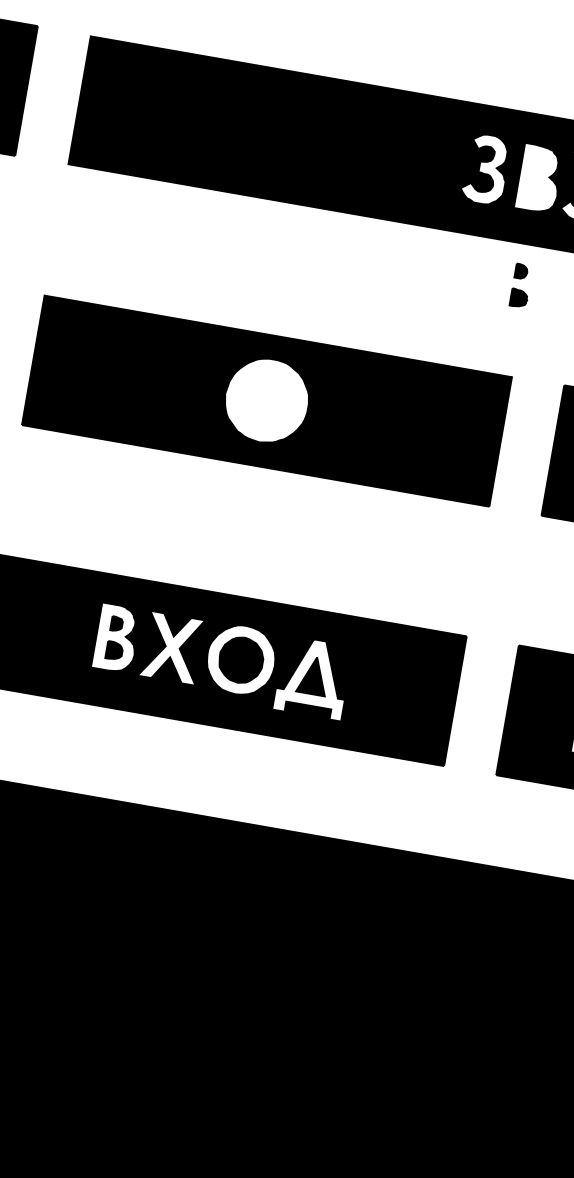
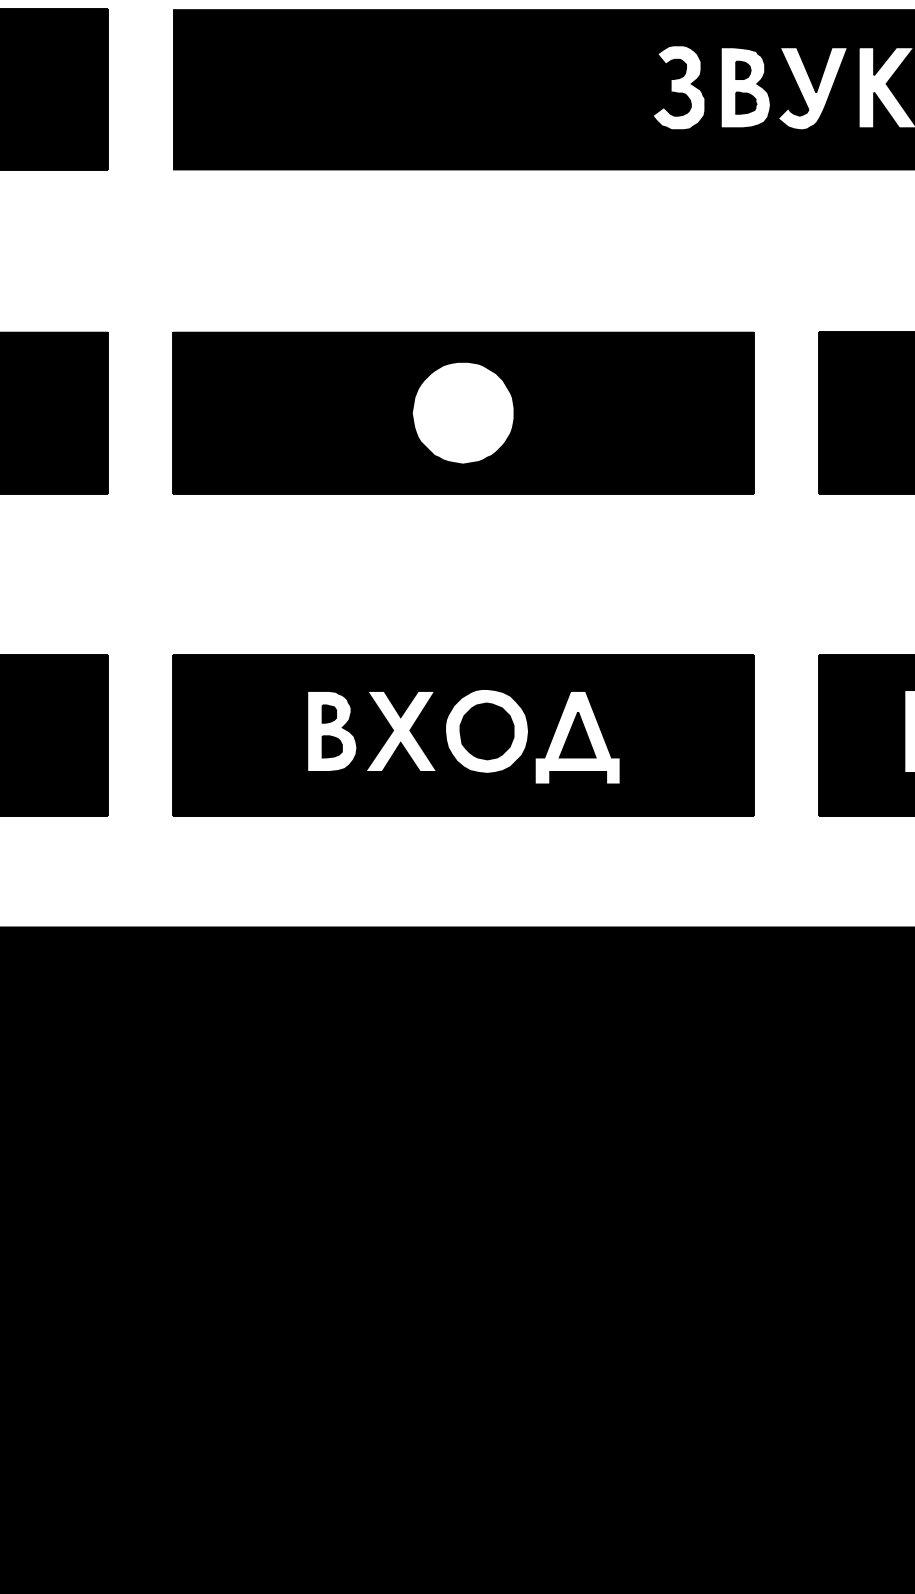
part: (521, 285) -> (746, 87), moved

